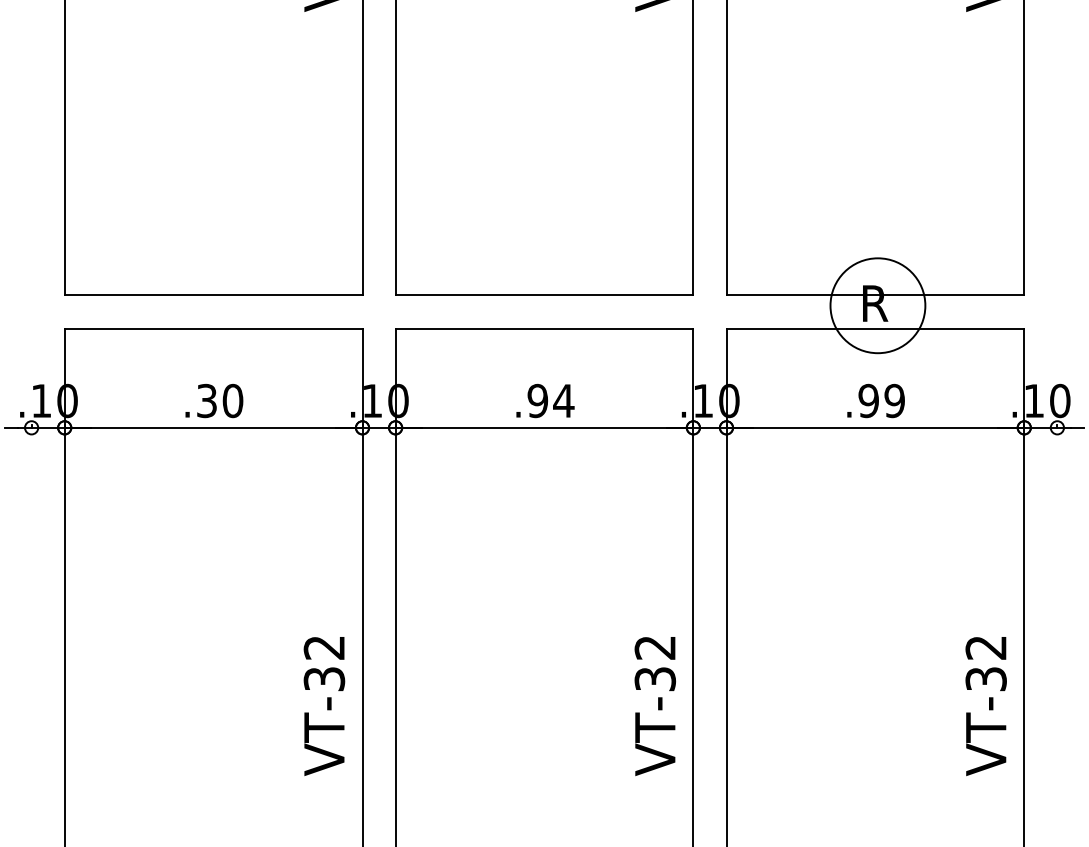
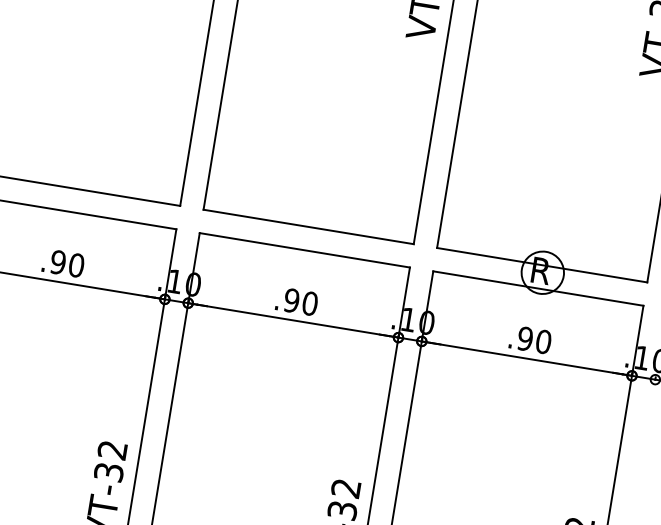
circle: (877, 305) -> (542, 272), size x0.62
text: (206, 400) -> (57, 262), .30 -> .90
text: (563, 400) -> (309, 303), .94 -> .90
text: (894, 401) -> (543, 342), .99 -> .90

